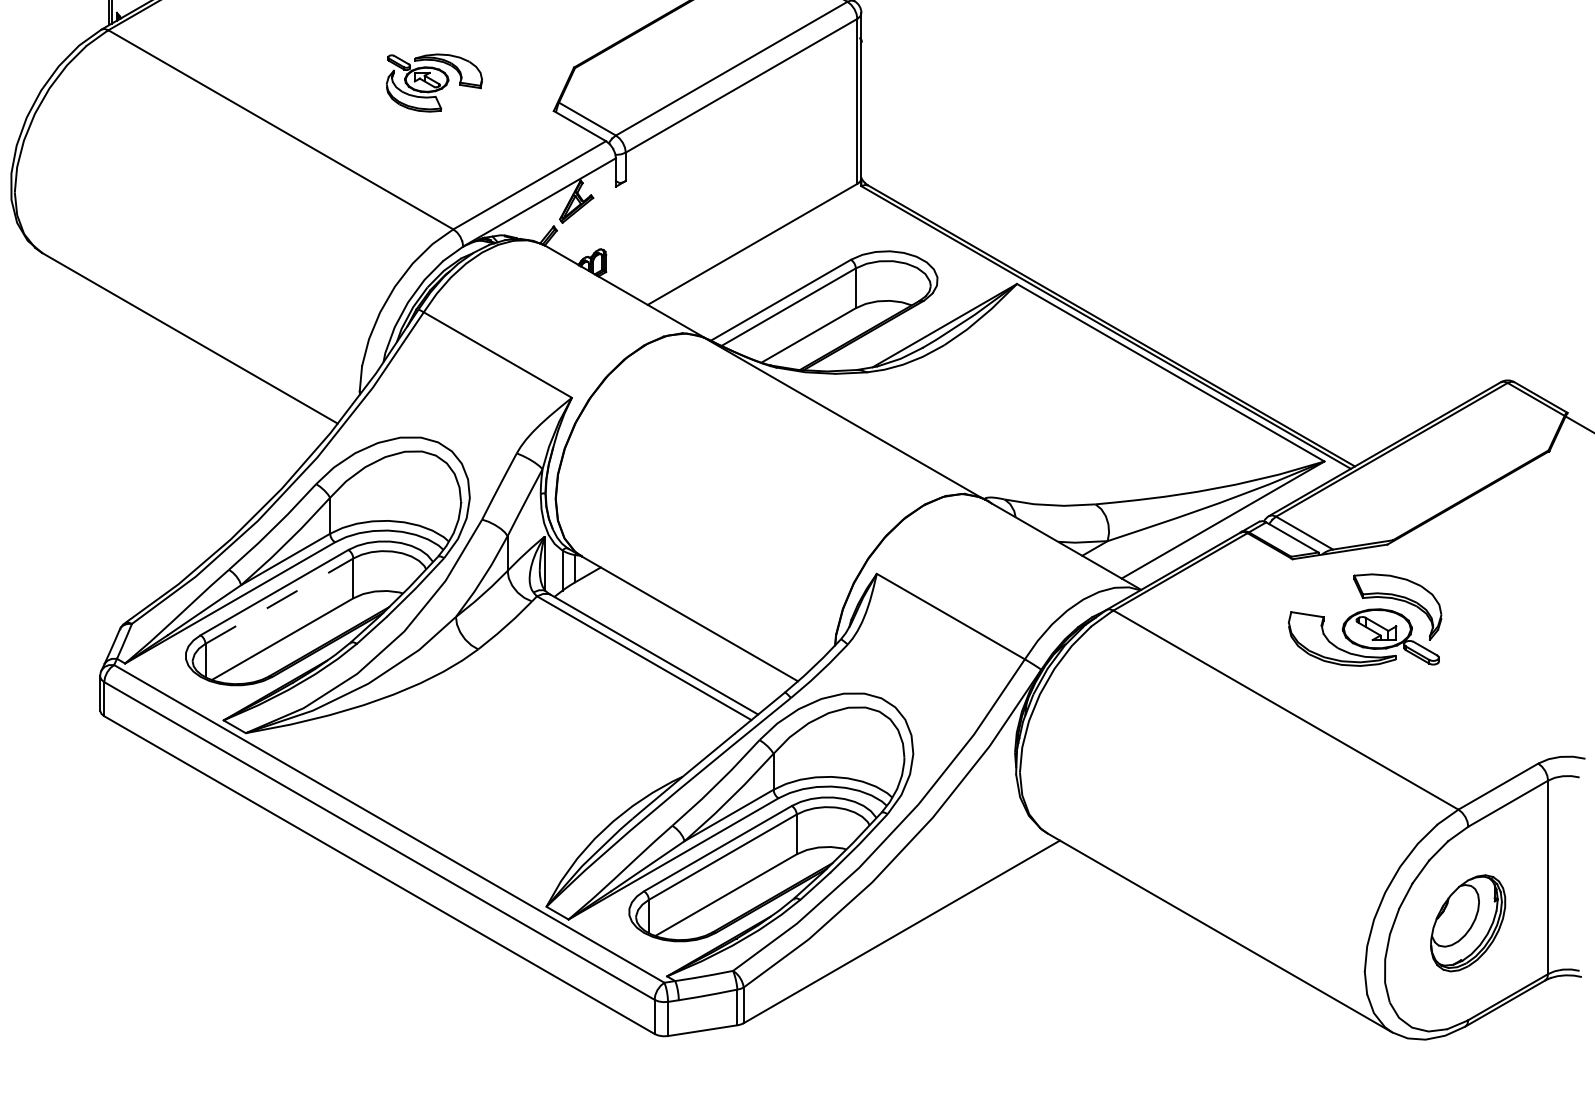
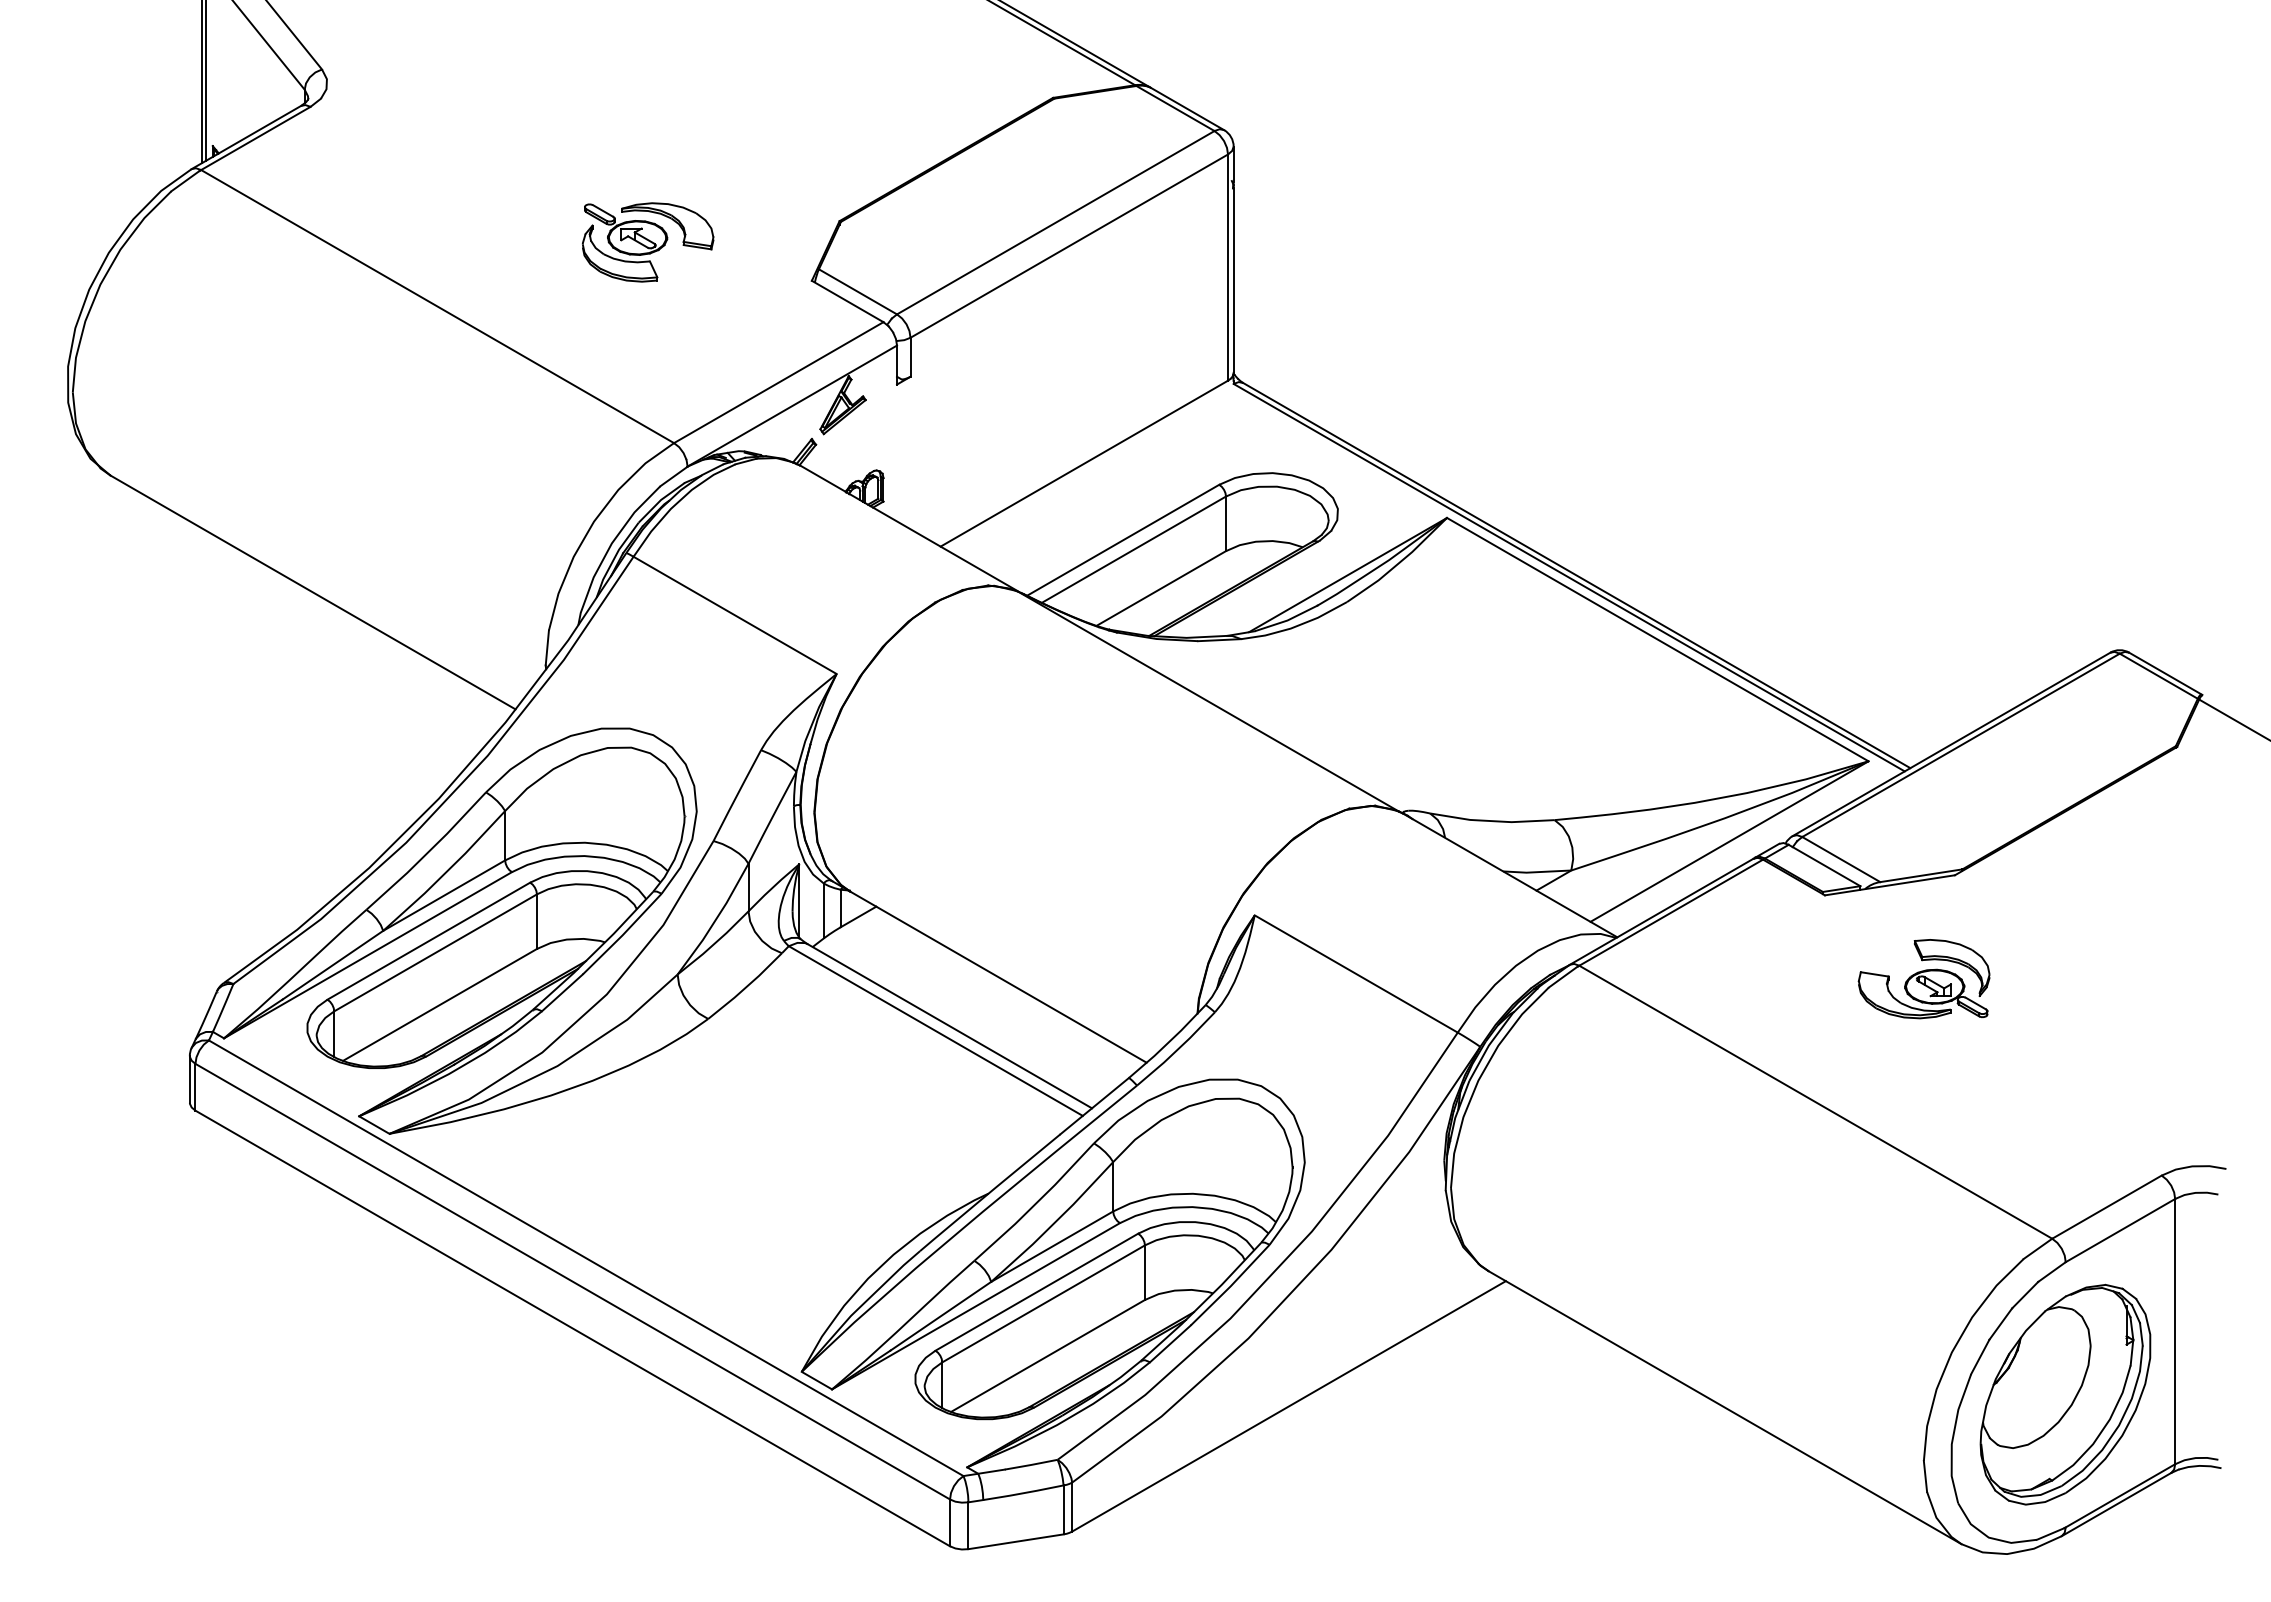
line: (280, 600) -> (436, 952), dashed -> solid
part: (1364, 620) -> (1923, 979), size x0.62
part: (1468, 923) -> (2065, 1394), size x1.67

